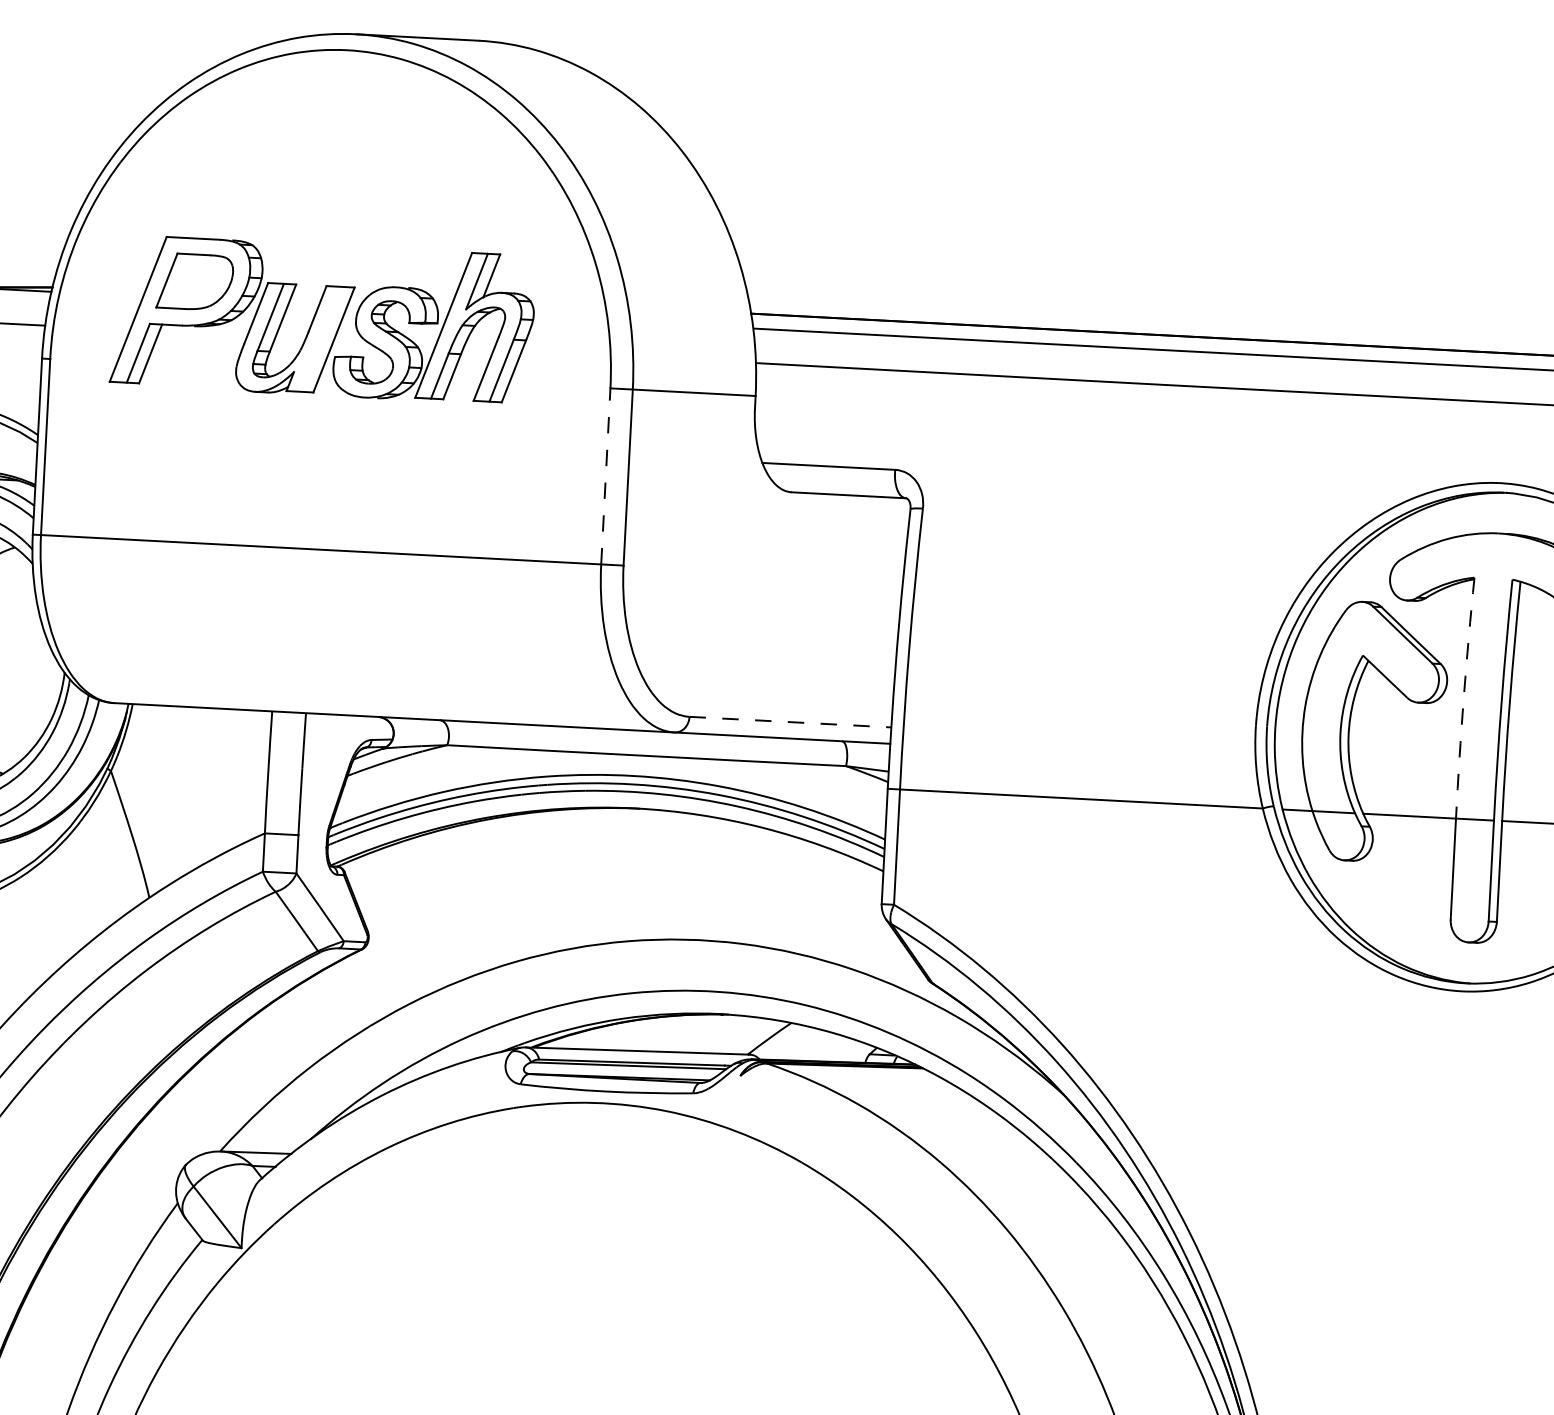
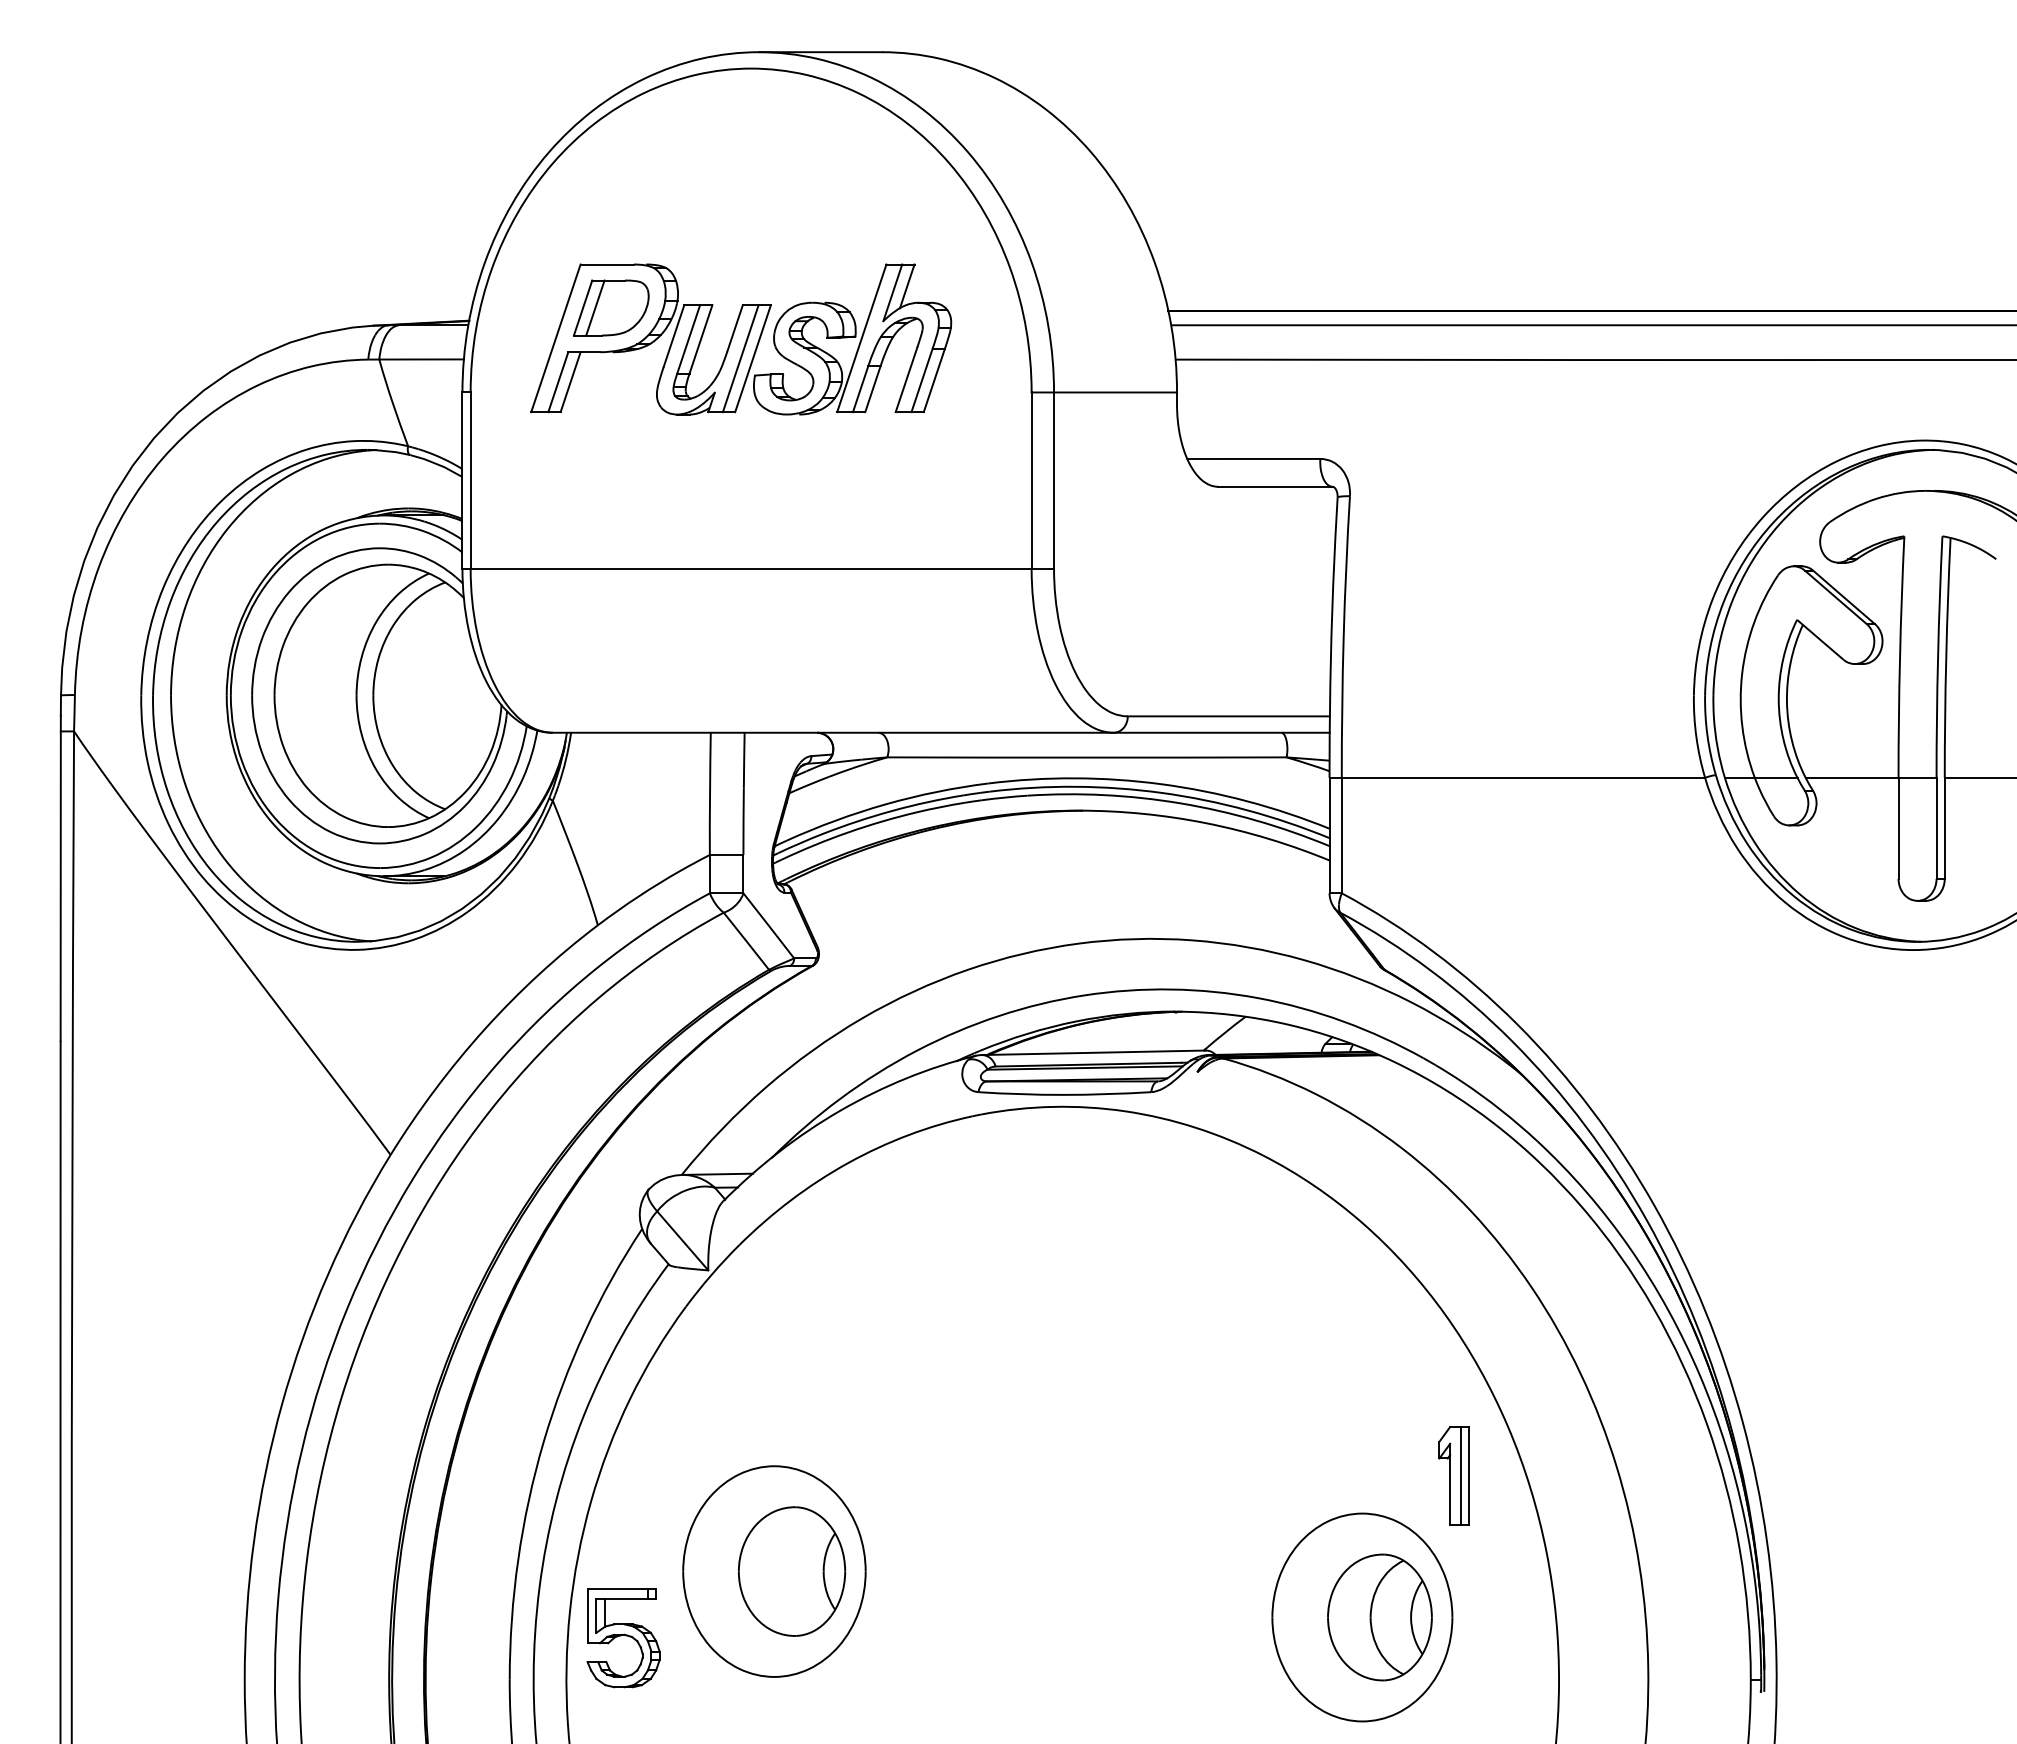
line: (179, 280) -> (595, 307), added
line: (321, 339) -> (740, 358), added
line: (605, 476) -> (1031, 480), dashed -> solid
arc: (1464, 698) -> (1900, 657), dashed -> solid
line: (791, 722) -> (1229, 716), dashed -> solid

